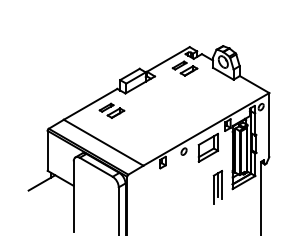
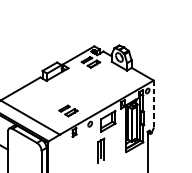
part: (111, 110) -> (68, 110), moved
line: (269, 125) -> (153, 104), solid -> dashed
part: (217, 187) -> (100, 150), moved

